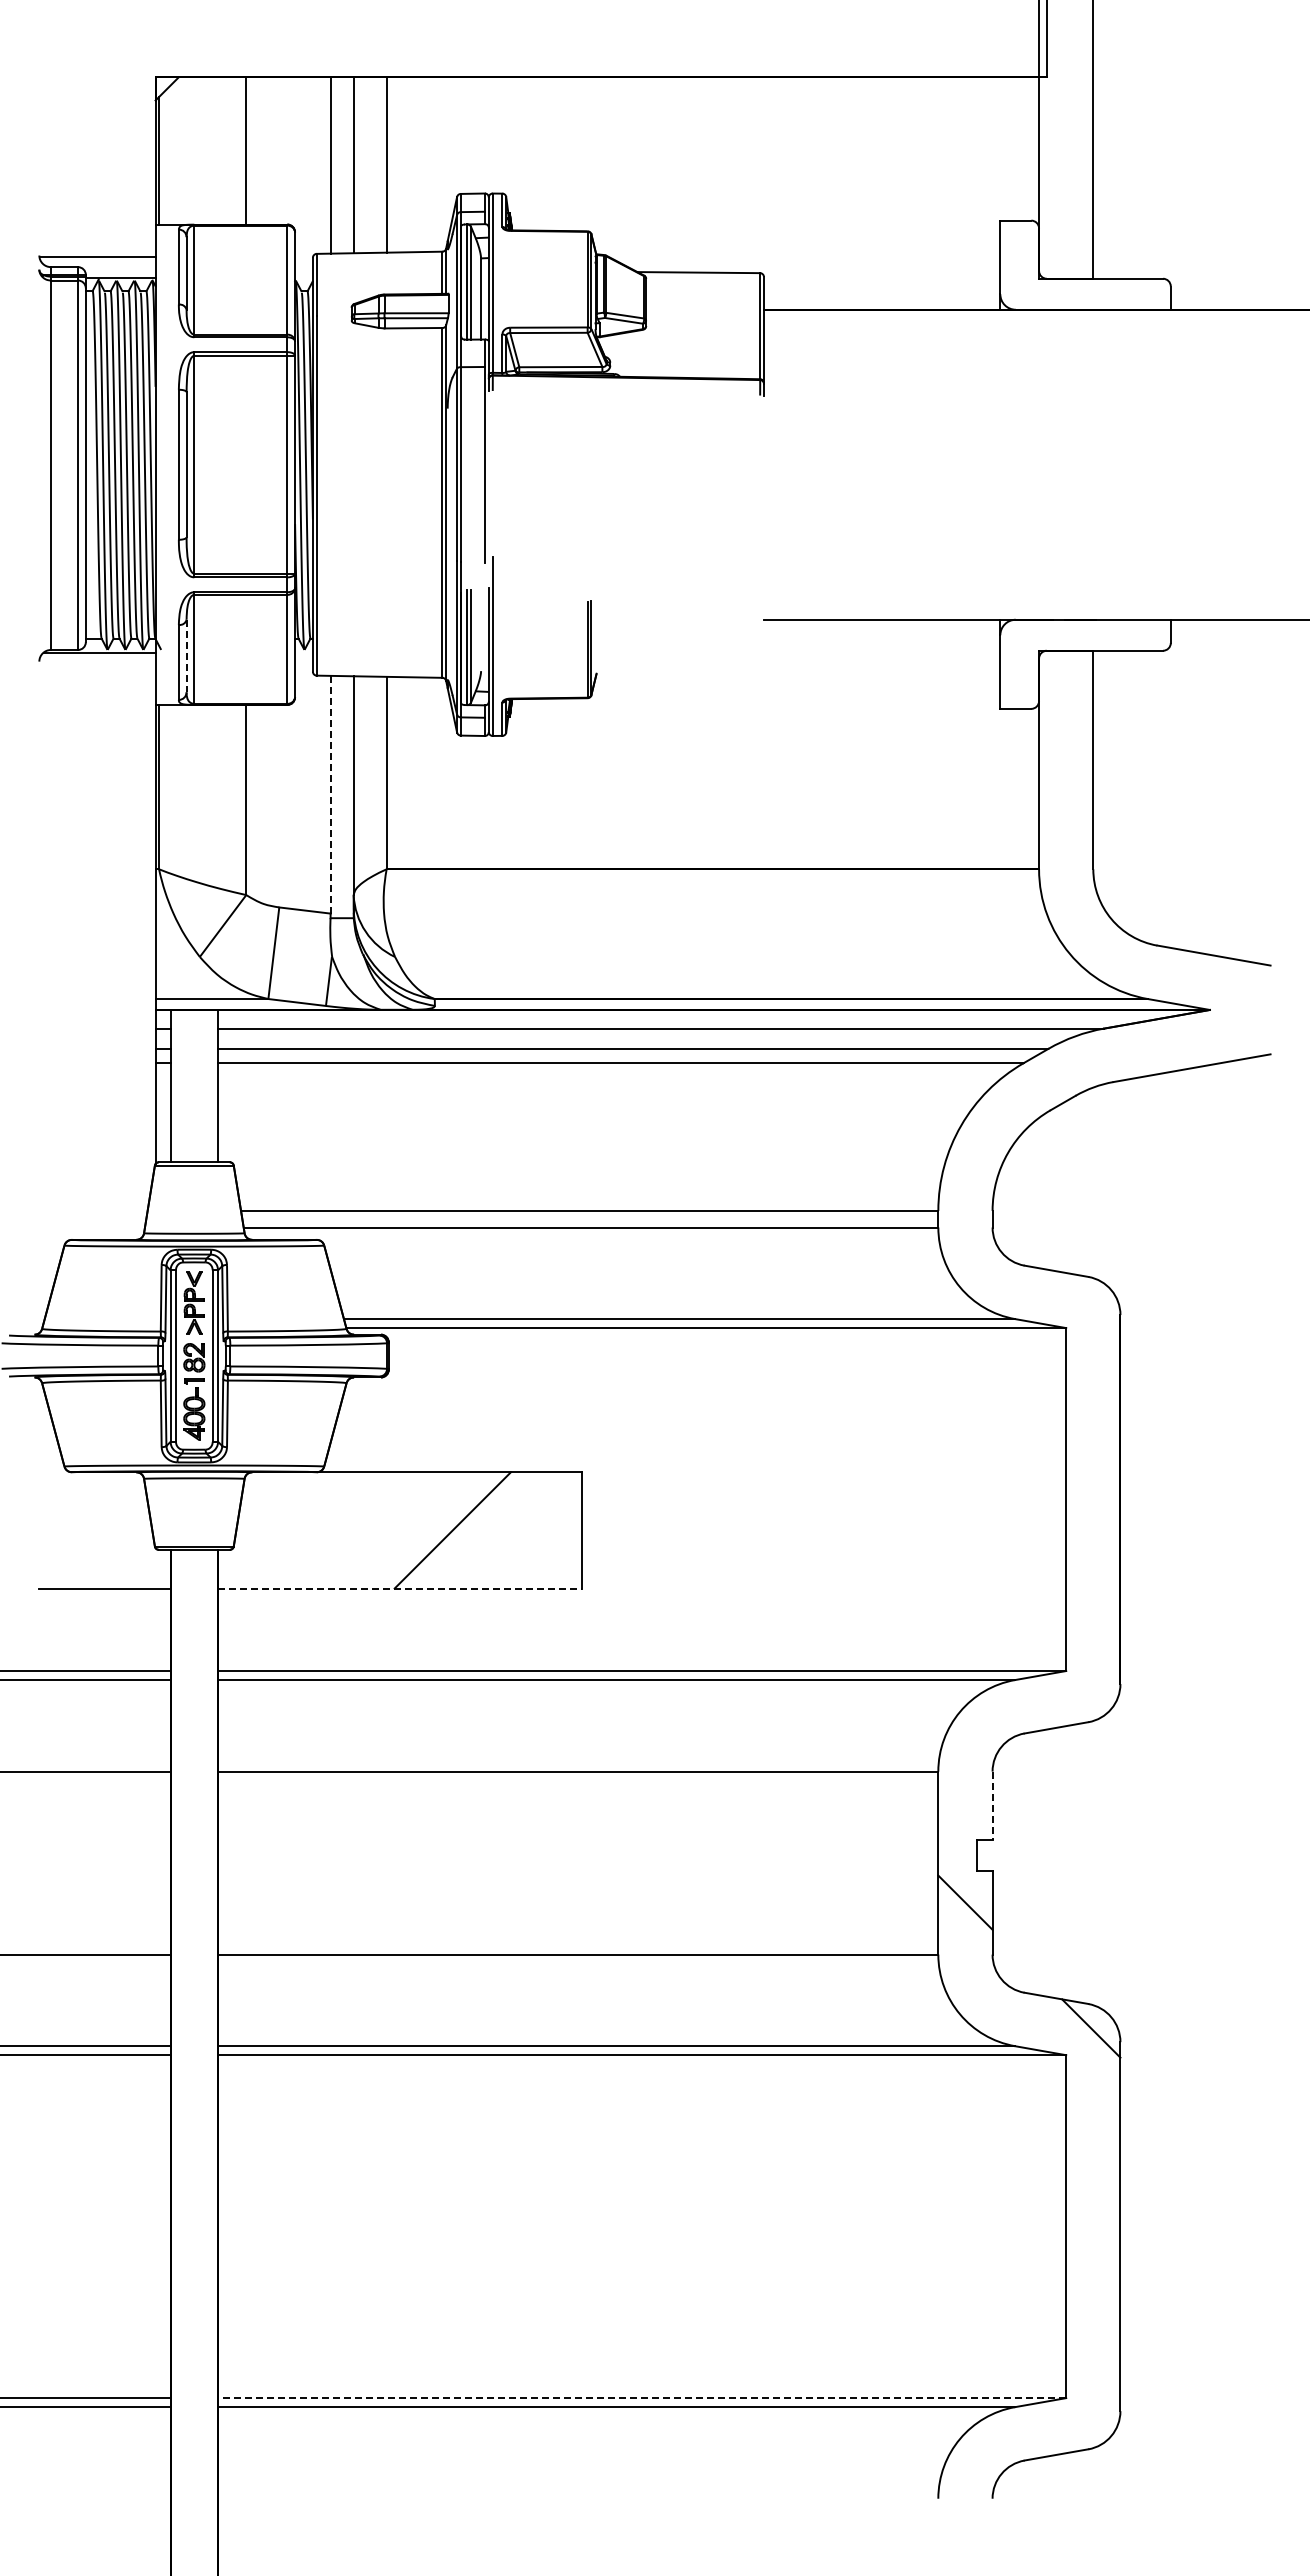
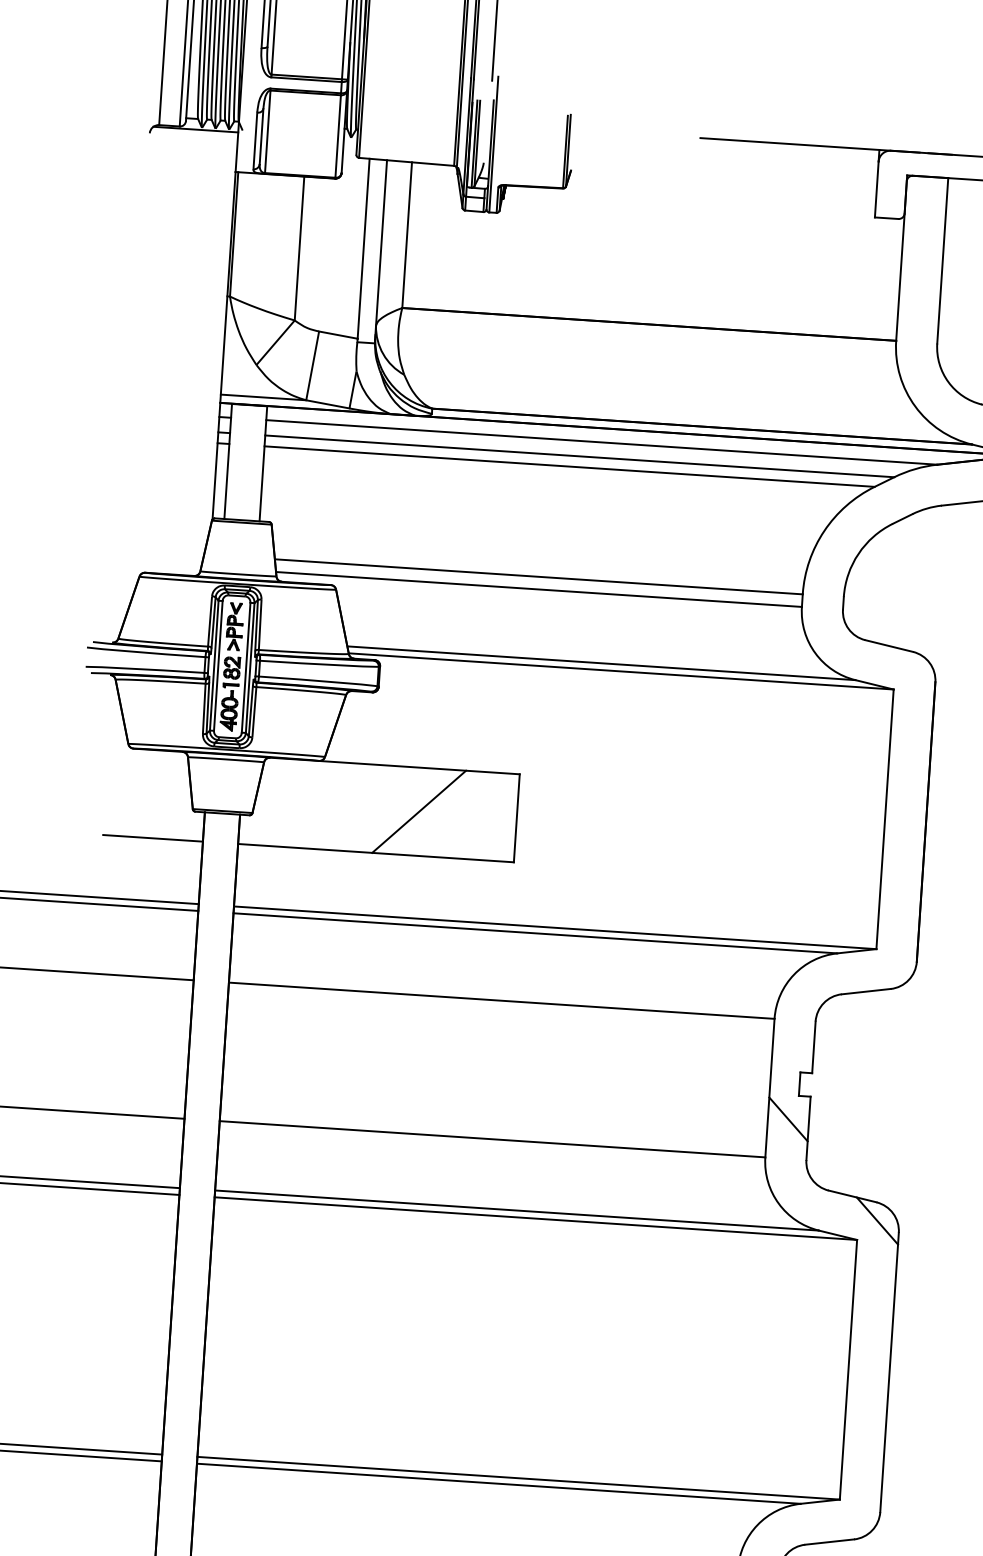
line: (186, 656) -> (261, 136), dashed -> solid
line: (330, 794) -> (363, 248), dashed -> solid
line: (400, 1588) -> (376, 853), dashed -> solid
line: (992, 1806) -> (813, 1047), dashed -> solid
line: (641, 2398) -> (518, 1478), dashed -> solid

